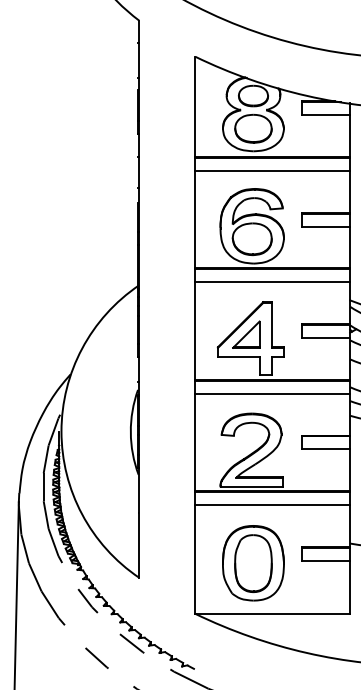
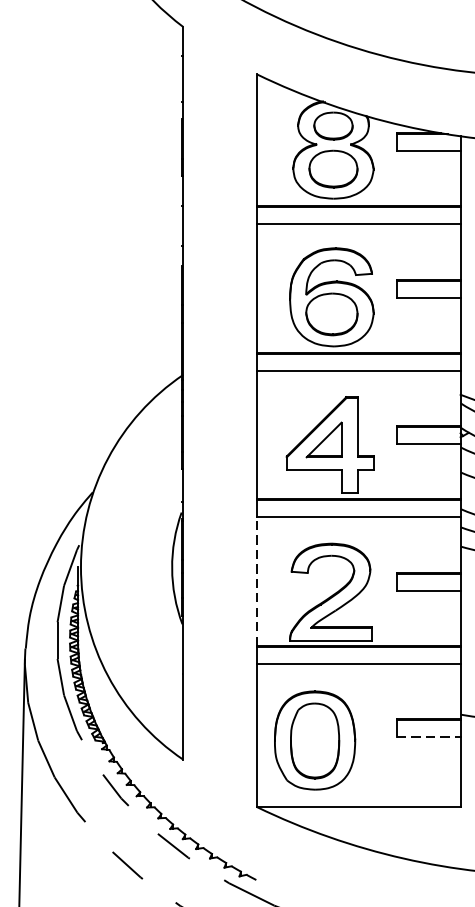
line: (195, 442) -> (257, 581), solid -> dashed
line: (326, 560) -> (429, 736), solid -> dashed
part: (253, 563) -> (315, 740), moved

